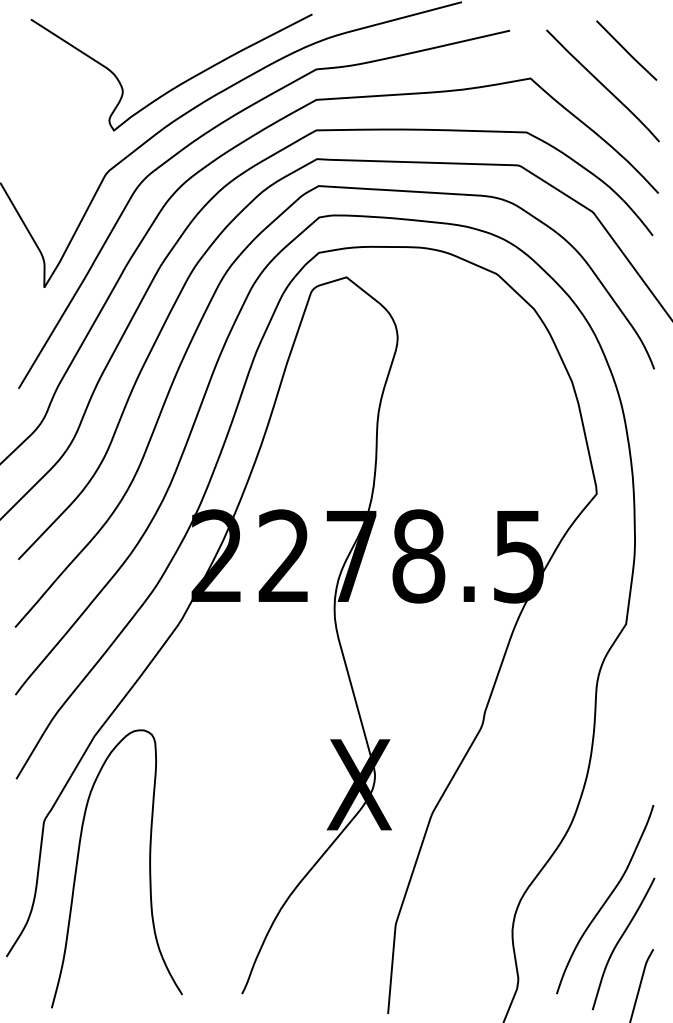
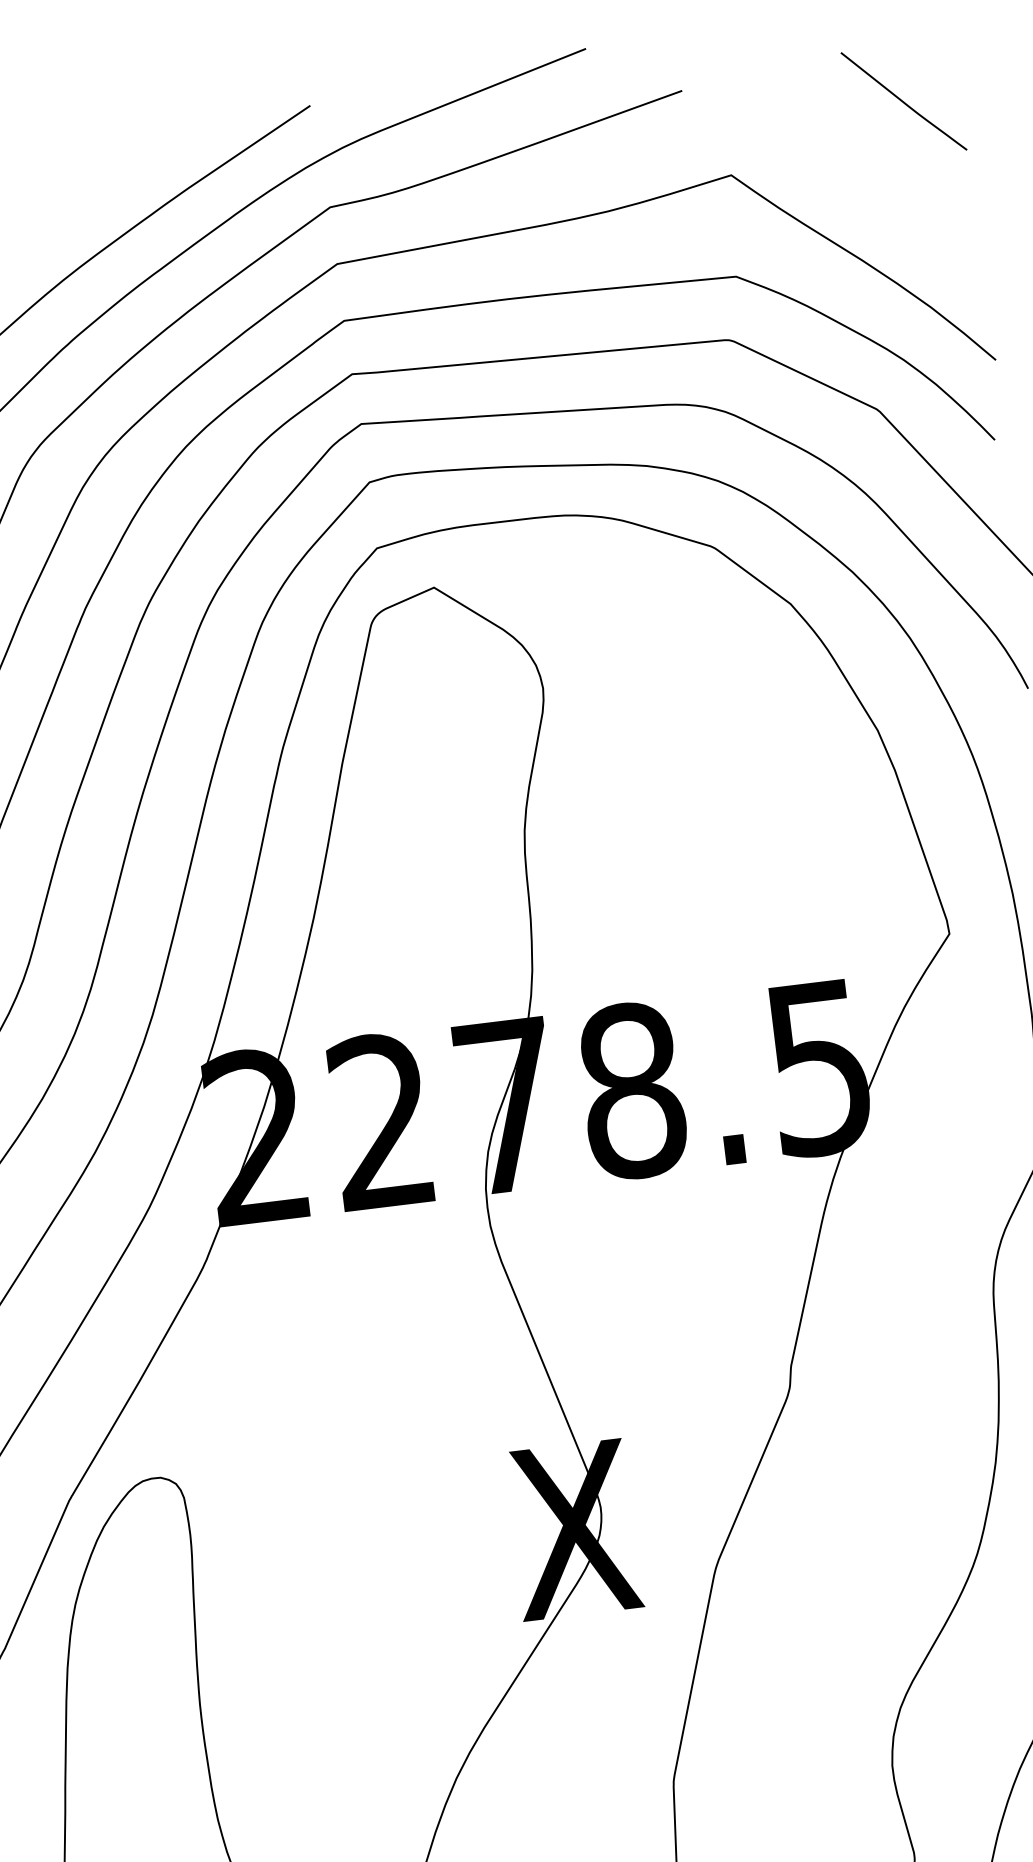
curve: (602, 85) -> (866, 171), removed

